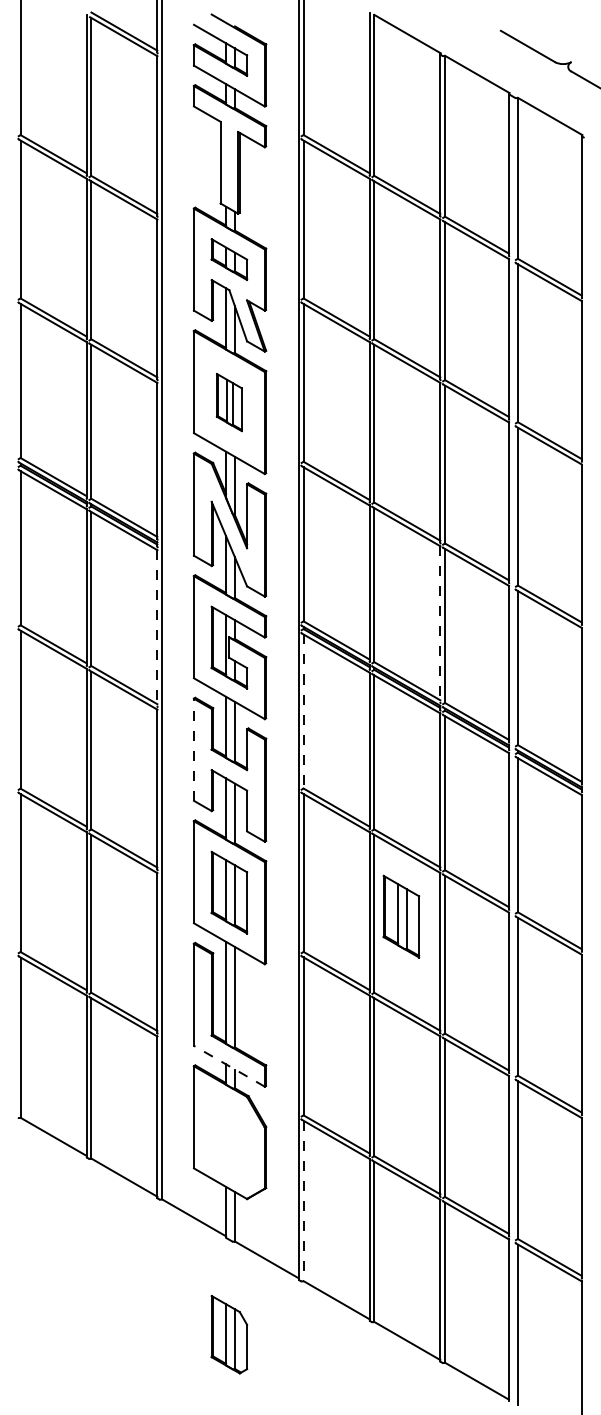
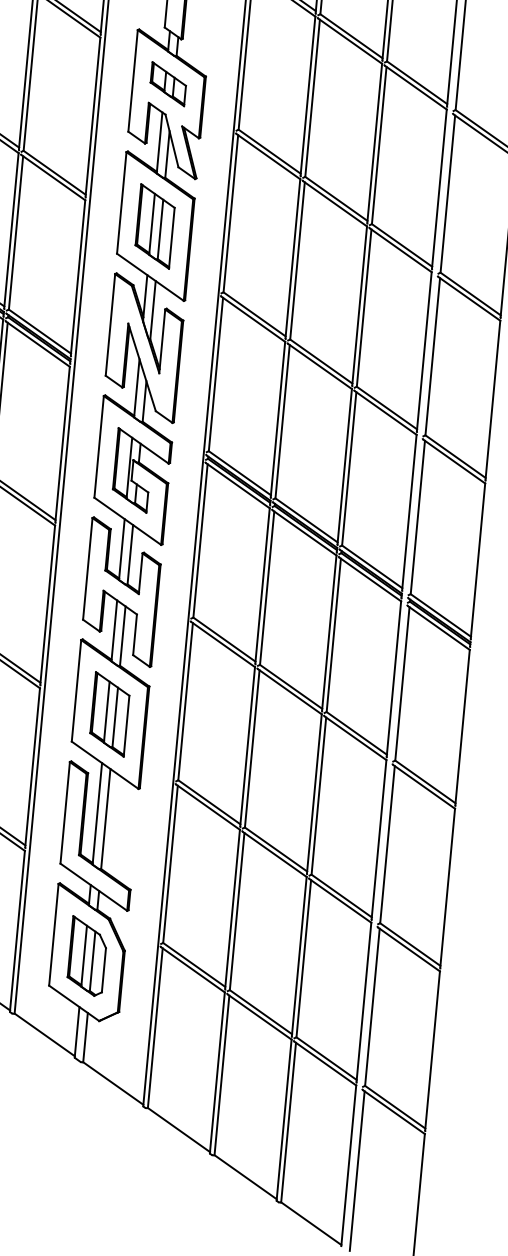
part: (229, 402) -> (155, 226), size x1.43
line: (440, 624) -> (344, 466), dashed -> solid
line: (157, 627) -> (62, 443), dashed -> solid
line: (303, 712) -> (200, 541), dashed -> solid
line: (193, 749) -> (87, 568), dashed -> solid
part: (401, 916) -> (279, 754), removed
line: (229, 1066) -> (93, 887), dashed -> solid
line: (303, 1201) -> (155, 1028), dashed -> solid
part: (229, 1334) -> (87, 956), moved

